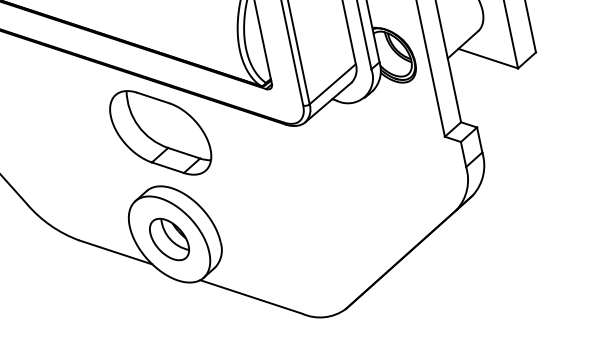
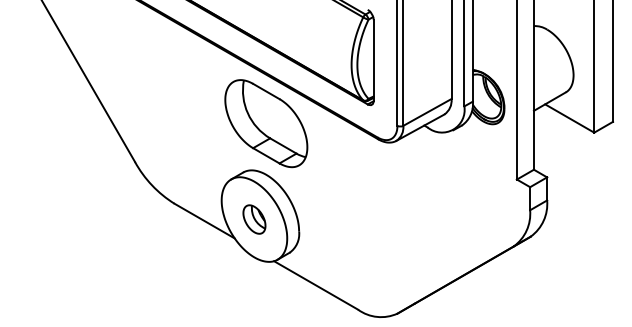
part: (169, 239) -> (254, 219), size x0.7

